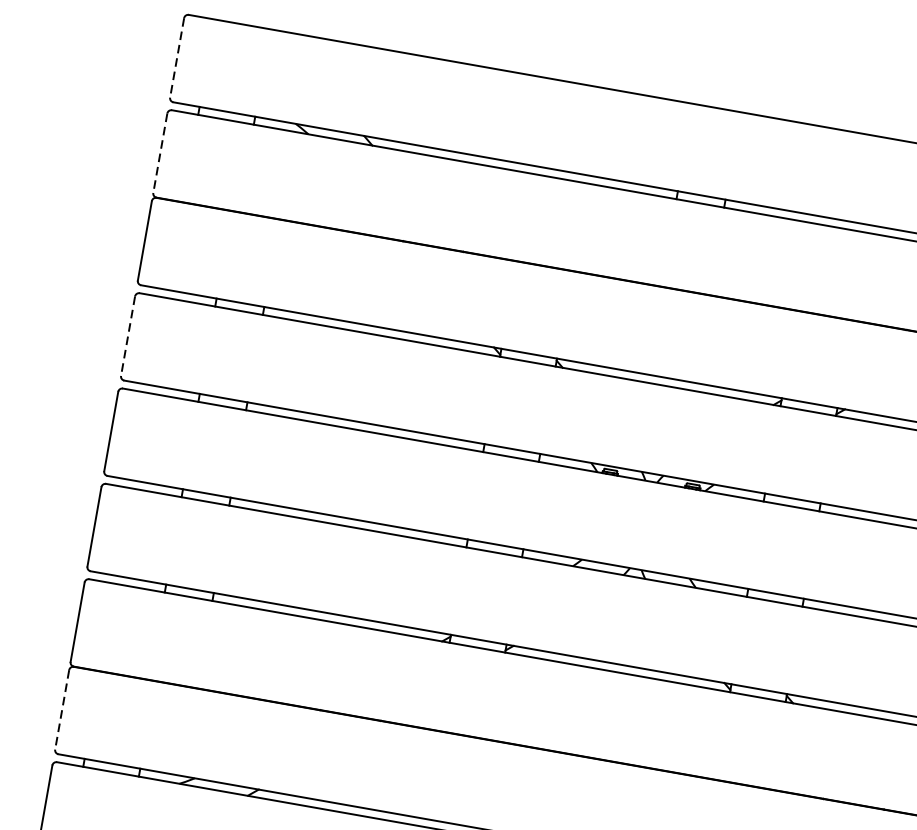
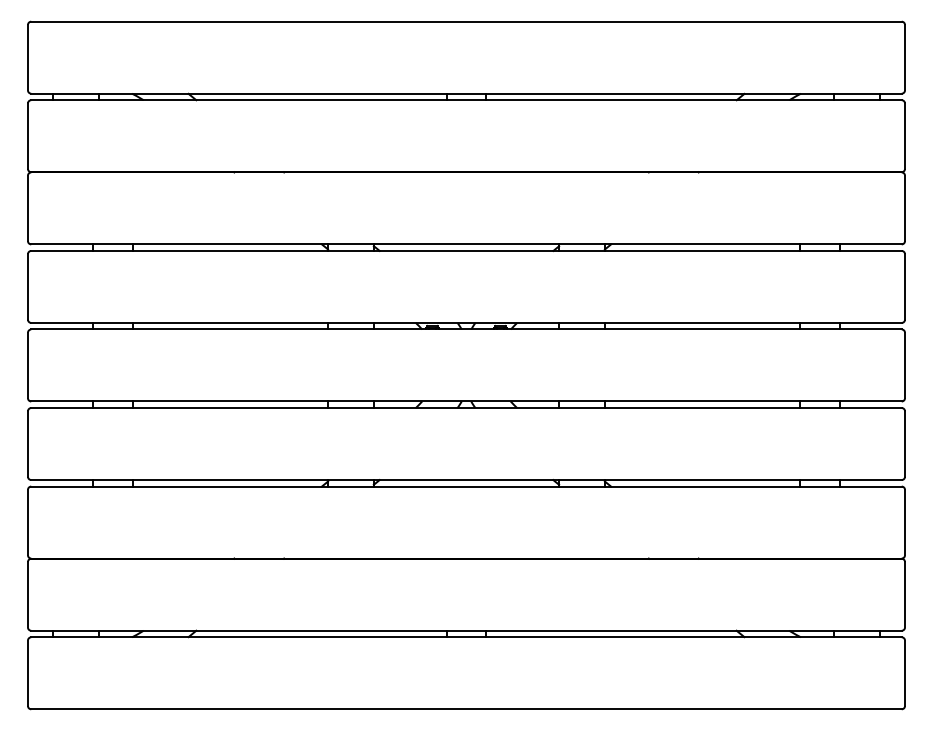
line: (176, 57) -> (27, 57), dashed -> solid
line: (159, 153) -> (27, 136), dashed -> solid
line: (127, 335) -> (27, 286), dashed -> solid
line: (61, 709) -> (27, 594), dashed -> solid

